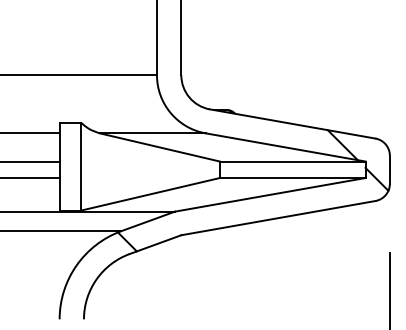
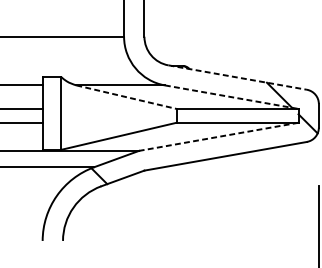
line: (293, 124) -> (238, 77), solid -> dashed
line: (159, 147) -> (126, 97), solid -> dashed
line: (286, 147) -> (232, 97), solid -> dashed
line: (270, 194) -> (219, 136), solid -> dashed

